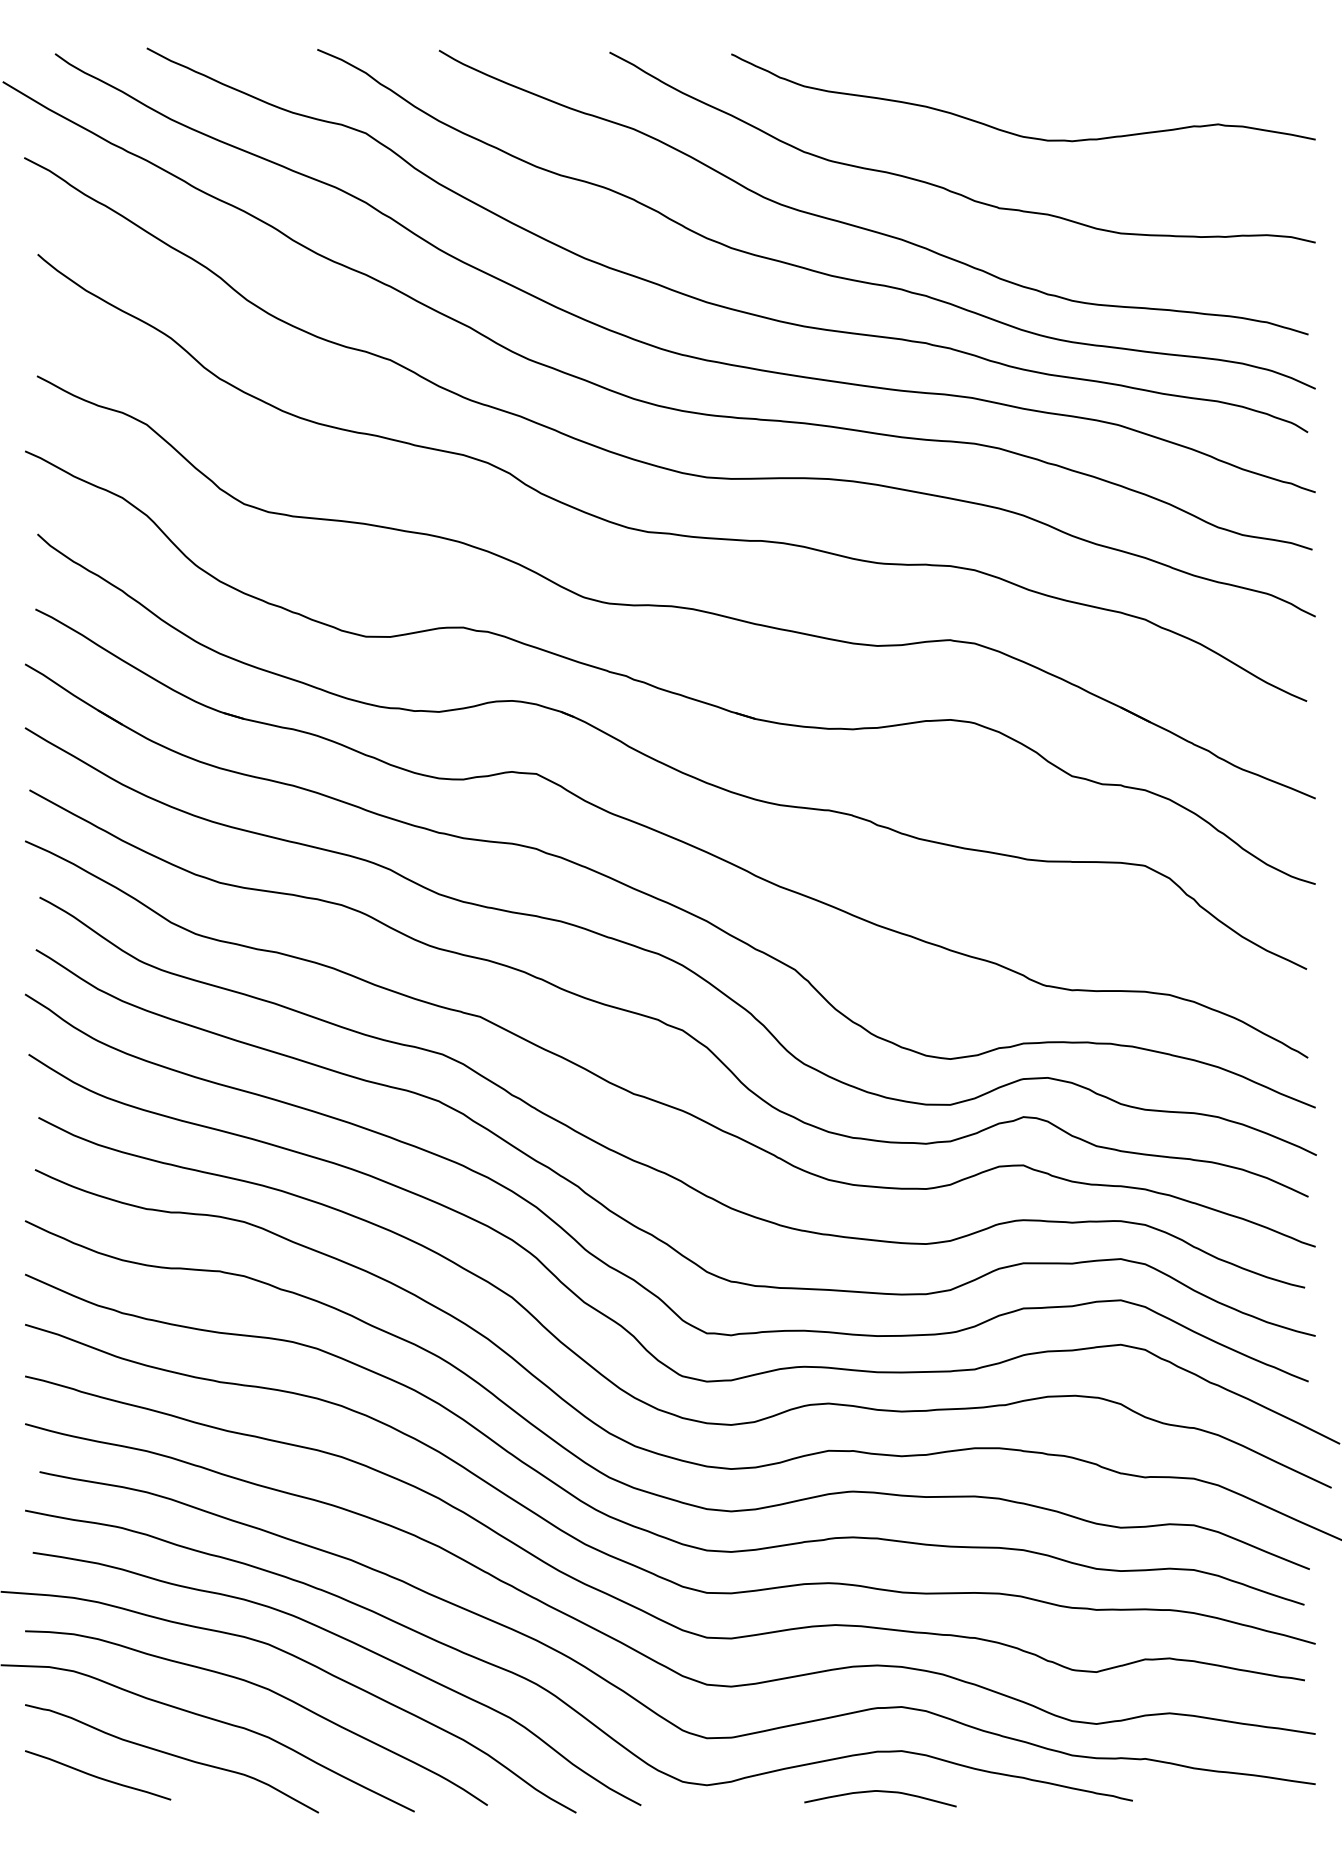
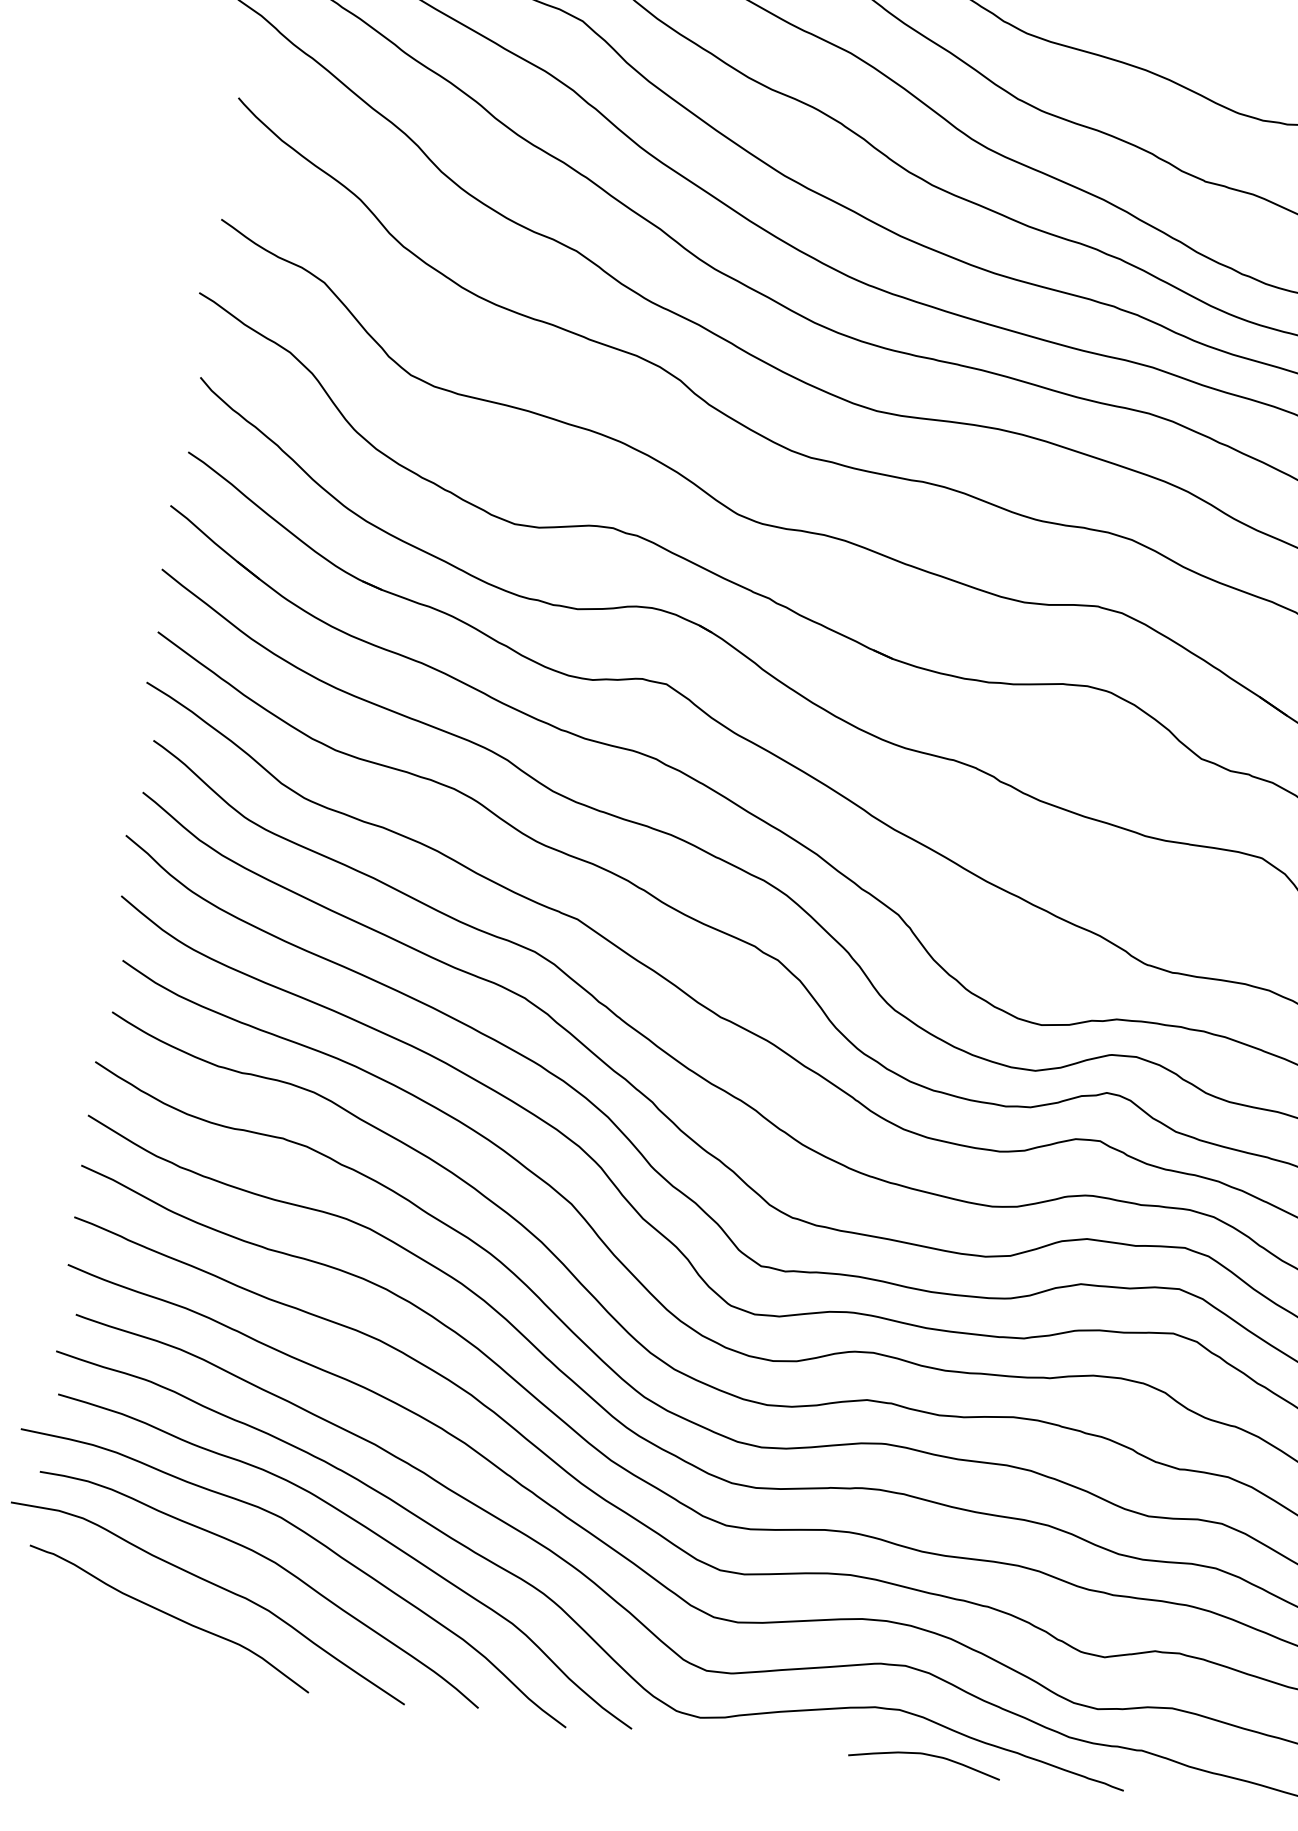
curve: (98, 1776) -> (93, 1626), removed
curve: (880, 1792) -> (925, 1755), moved

